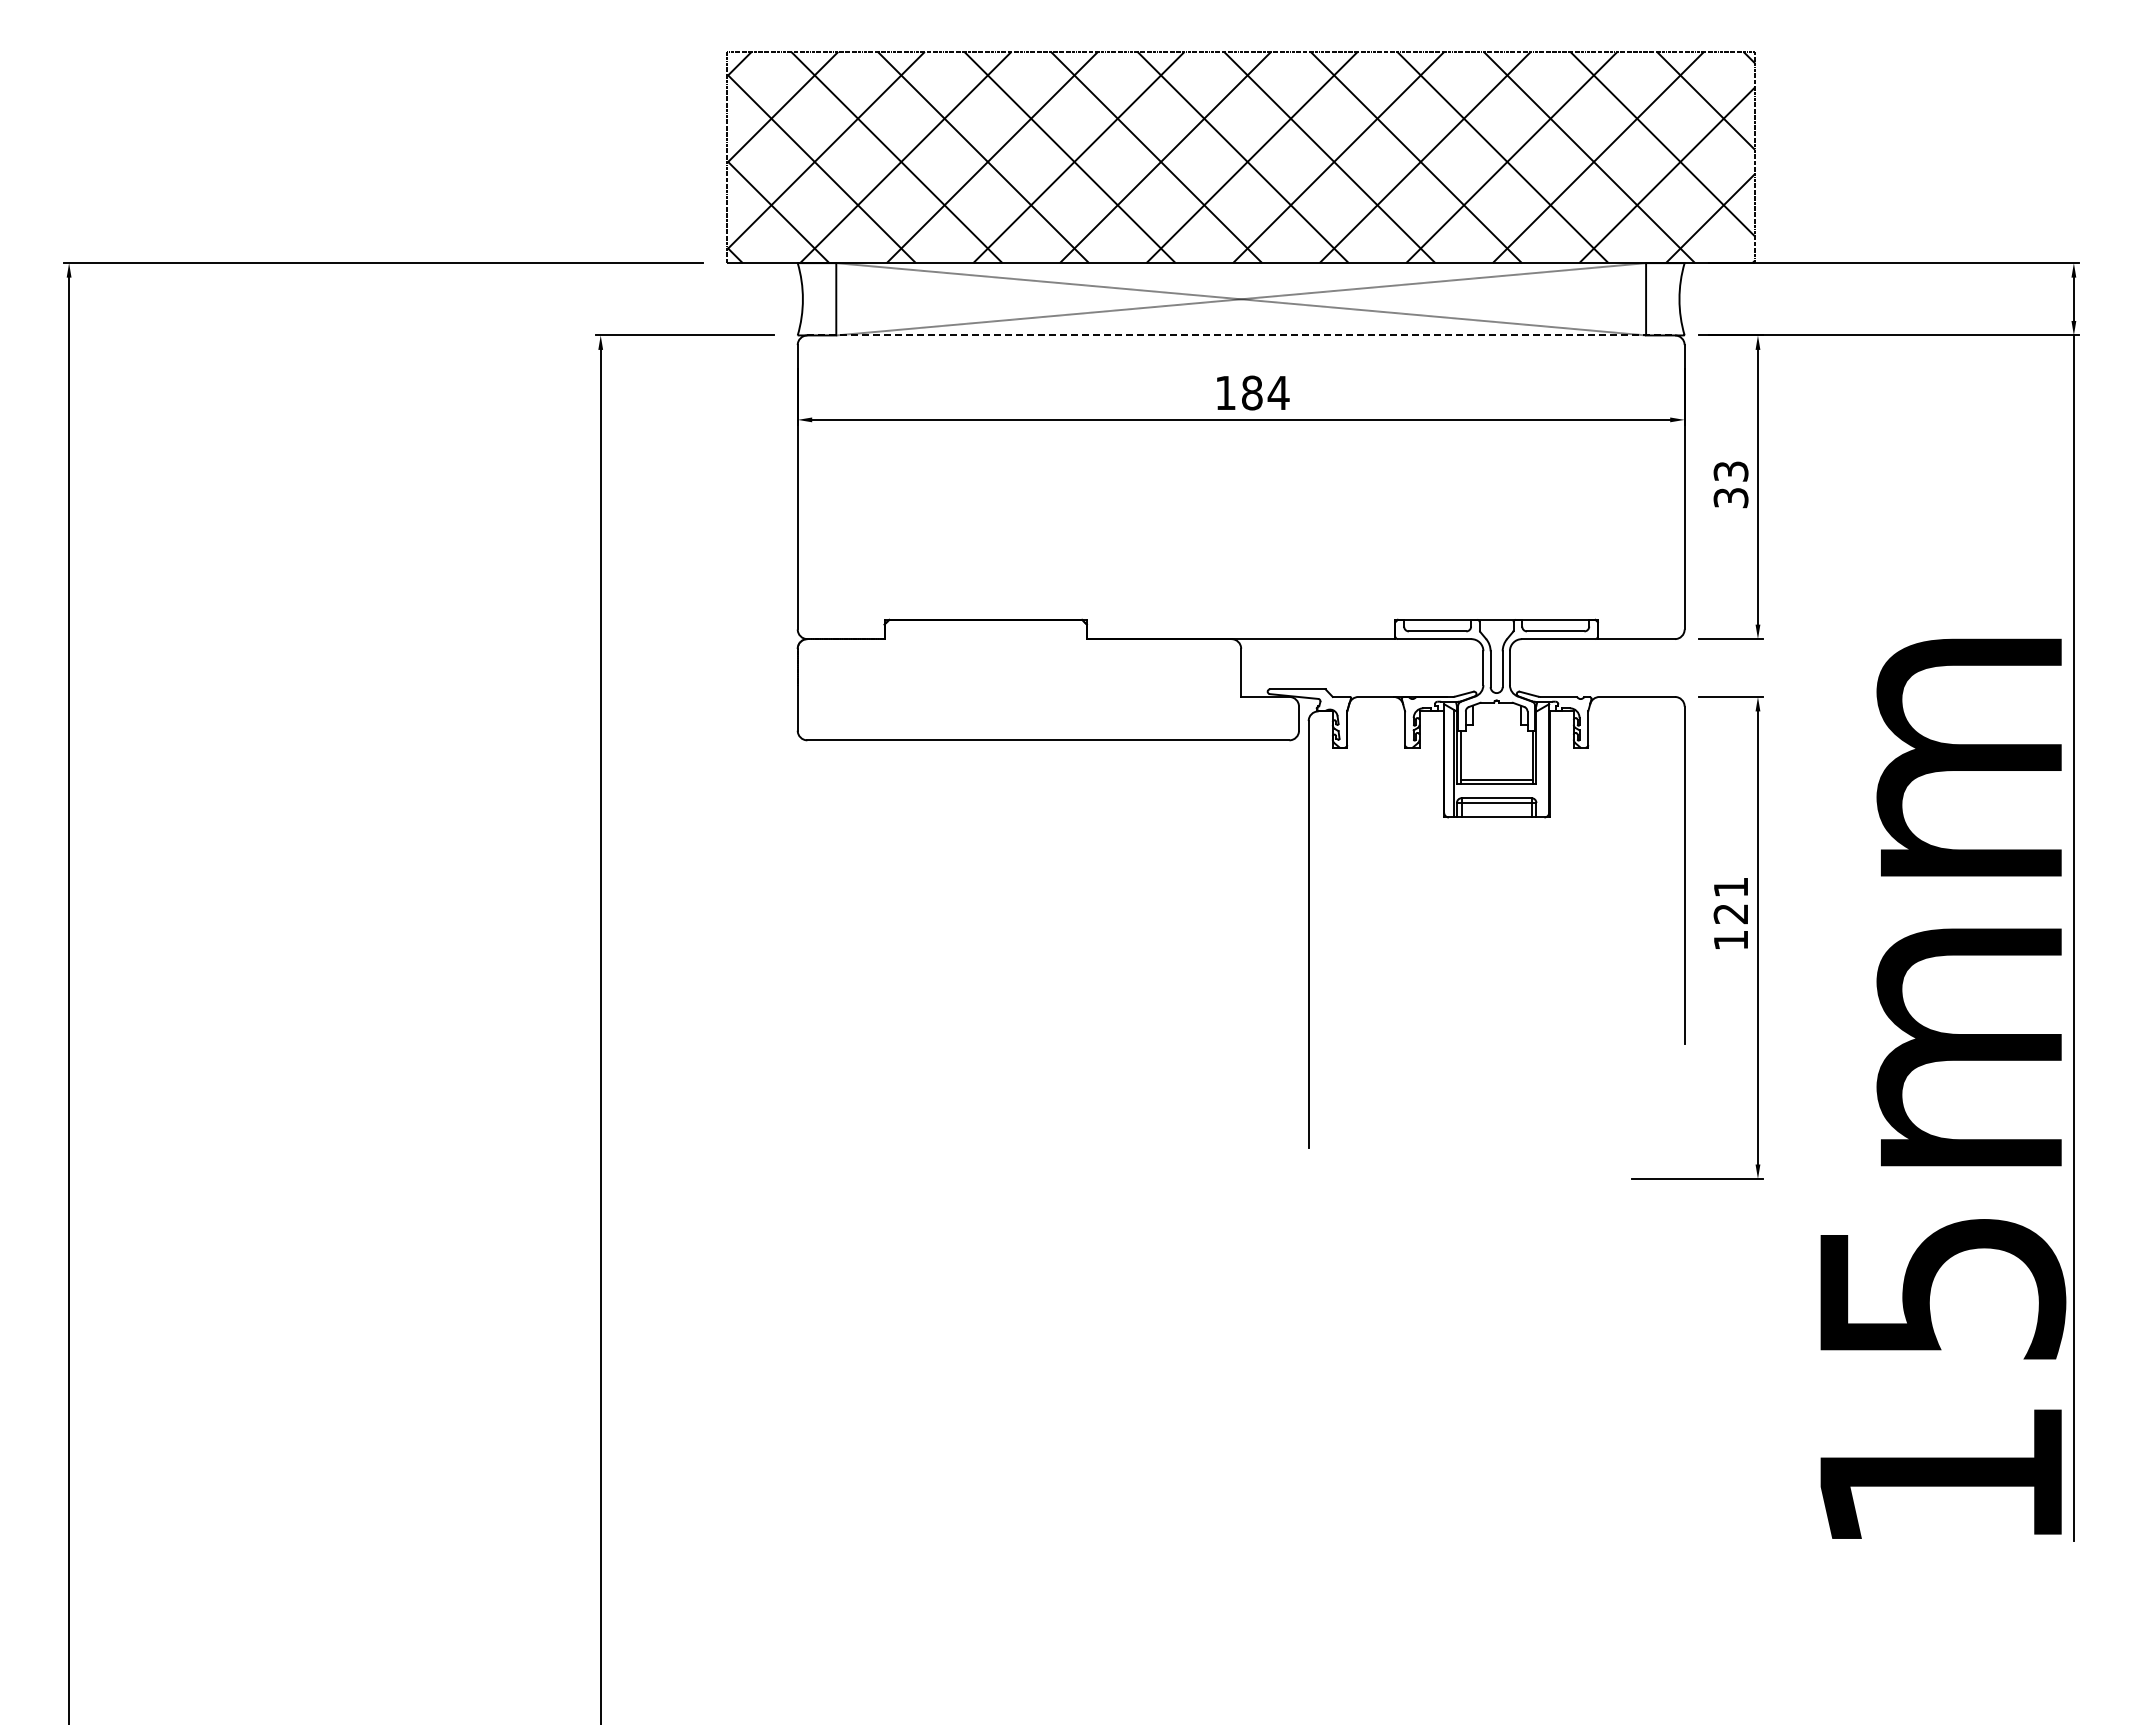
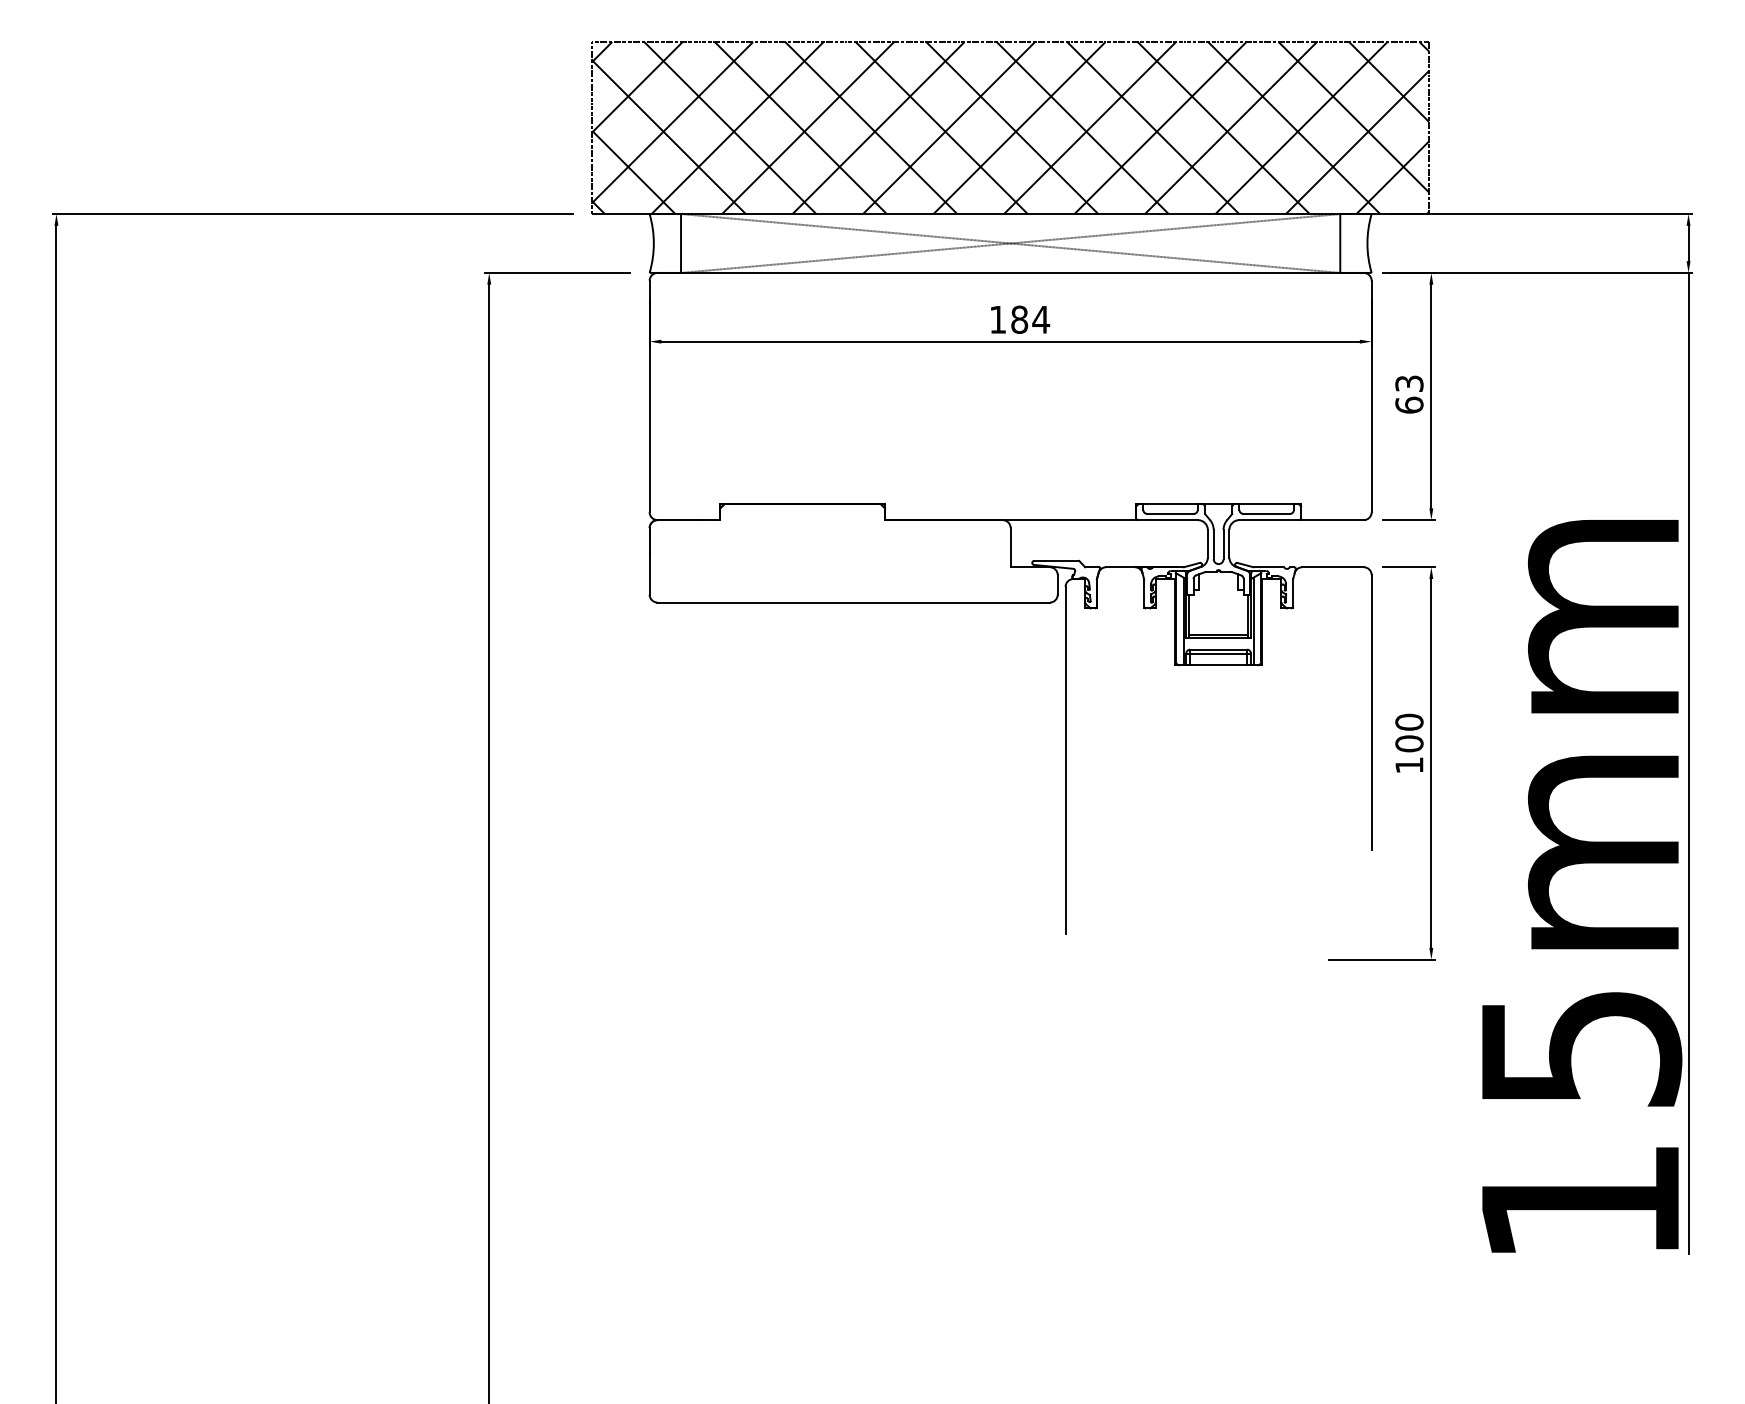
line: (1241, 335) -> (1010, 272), dashed -> solid
text: (1730, 497) -> (1408, 404), 33 -> 63
line: (1539, 763) -> (1253, 621), added
text: (1730, 900) -> (1408, 732), 121 -> 100

